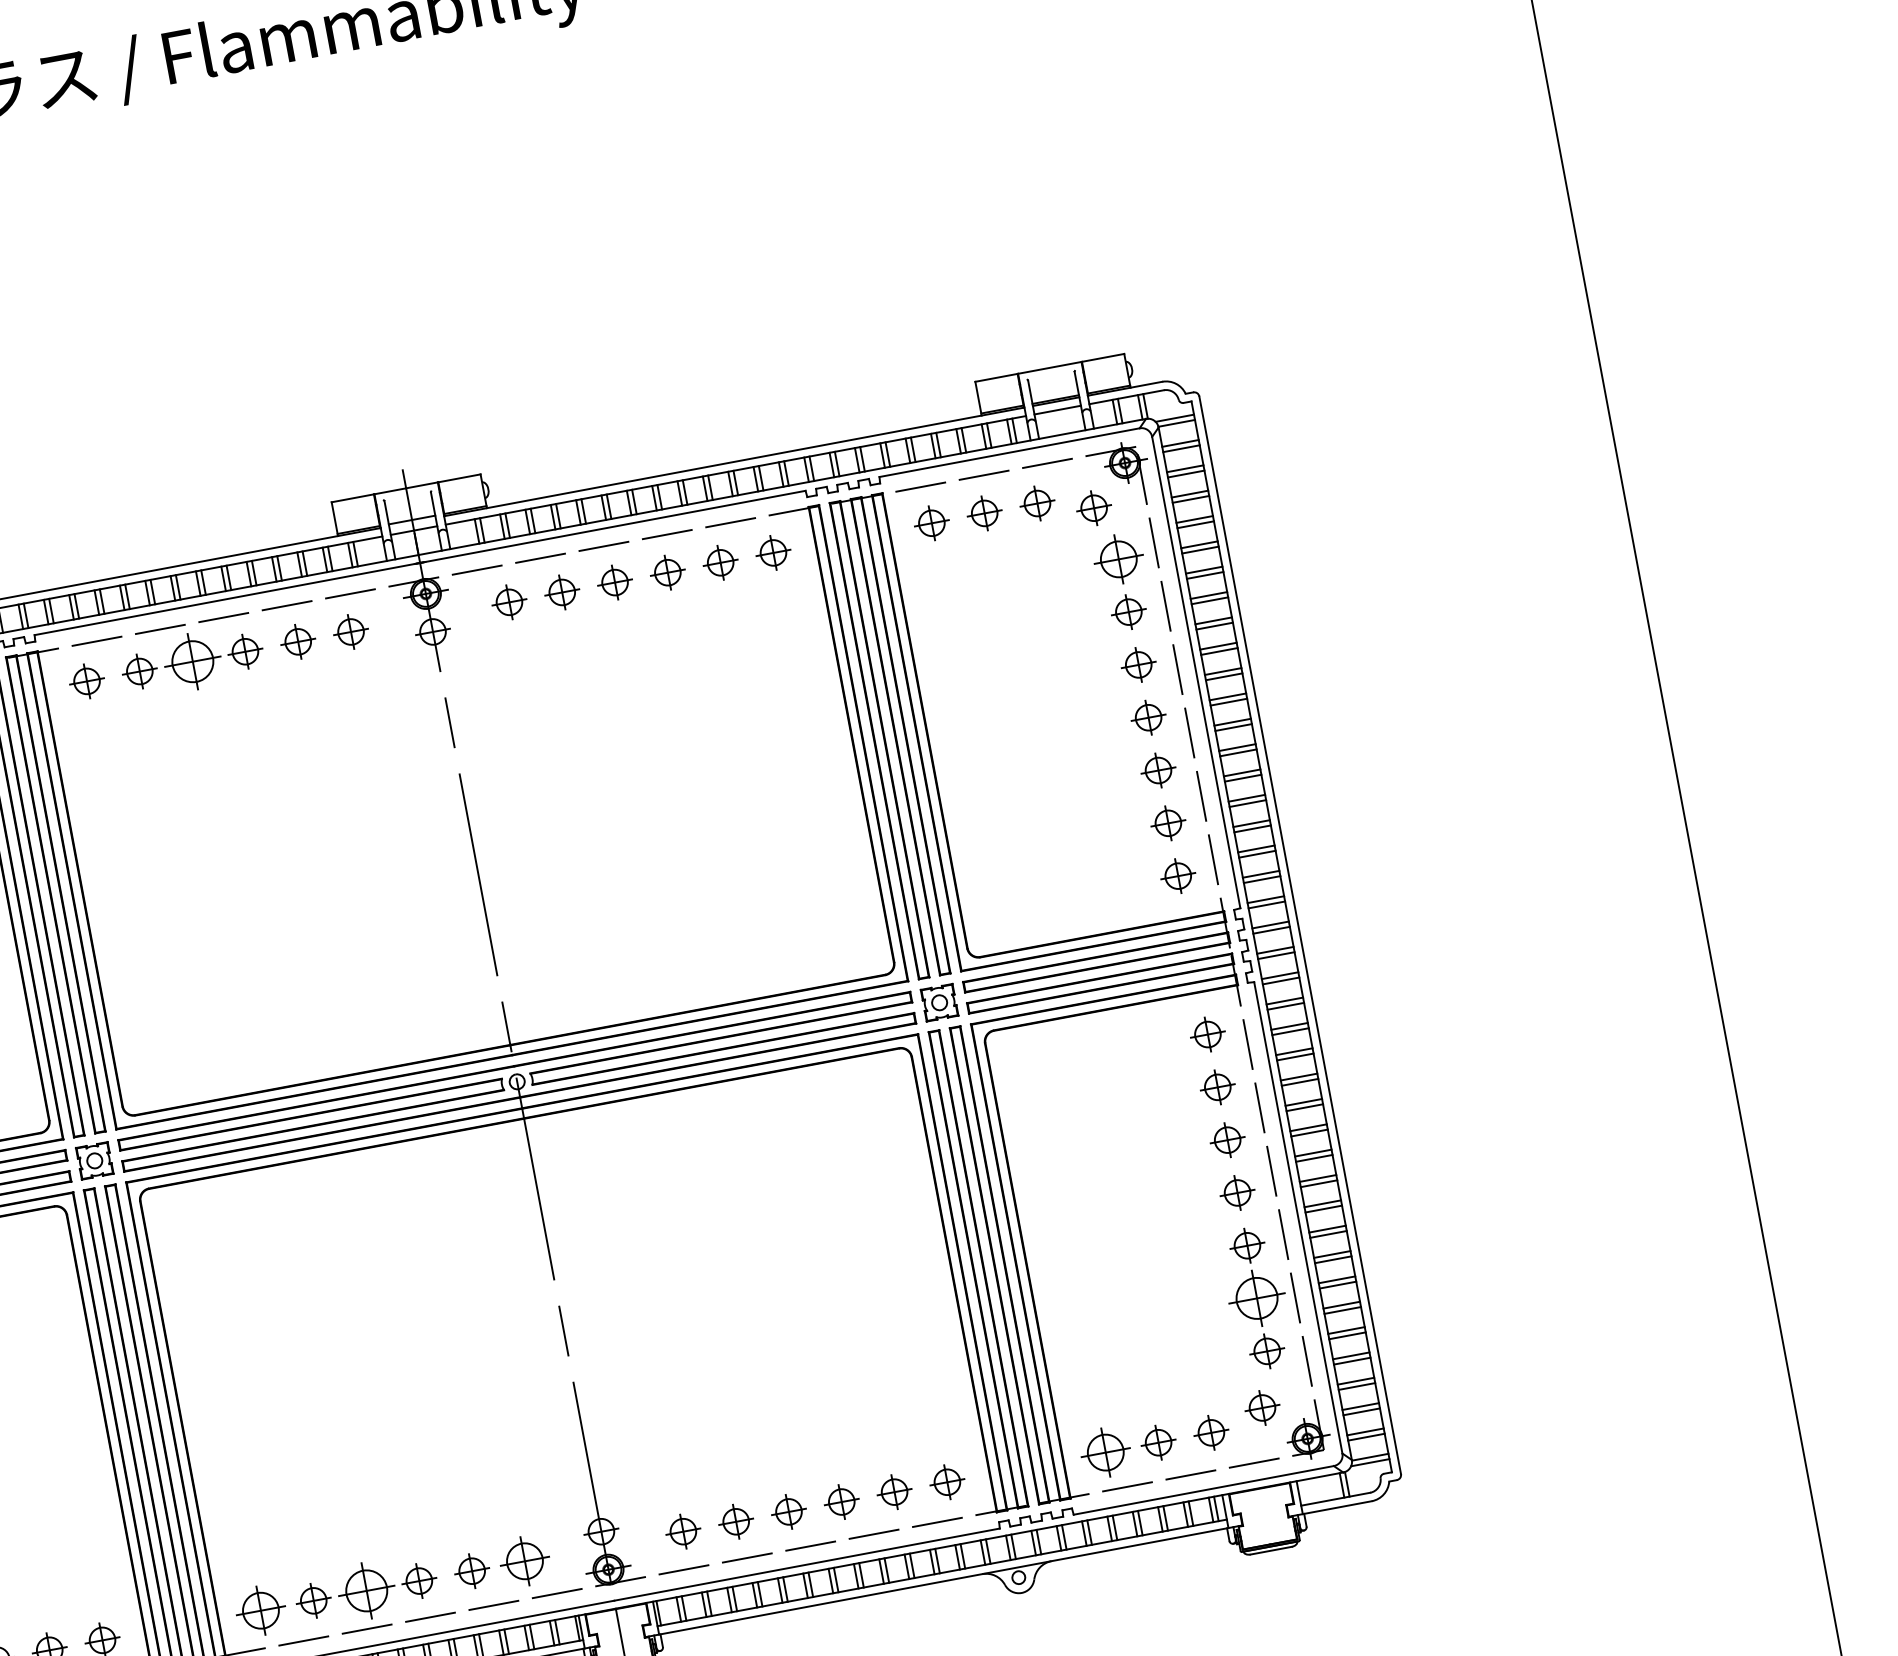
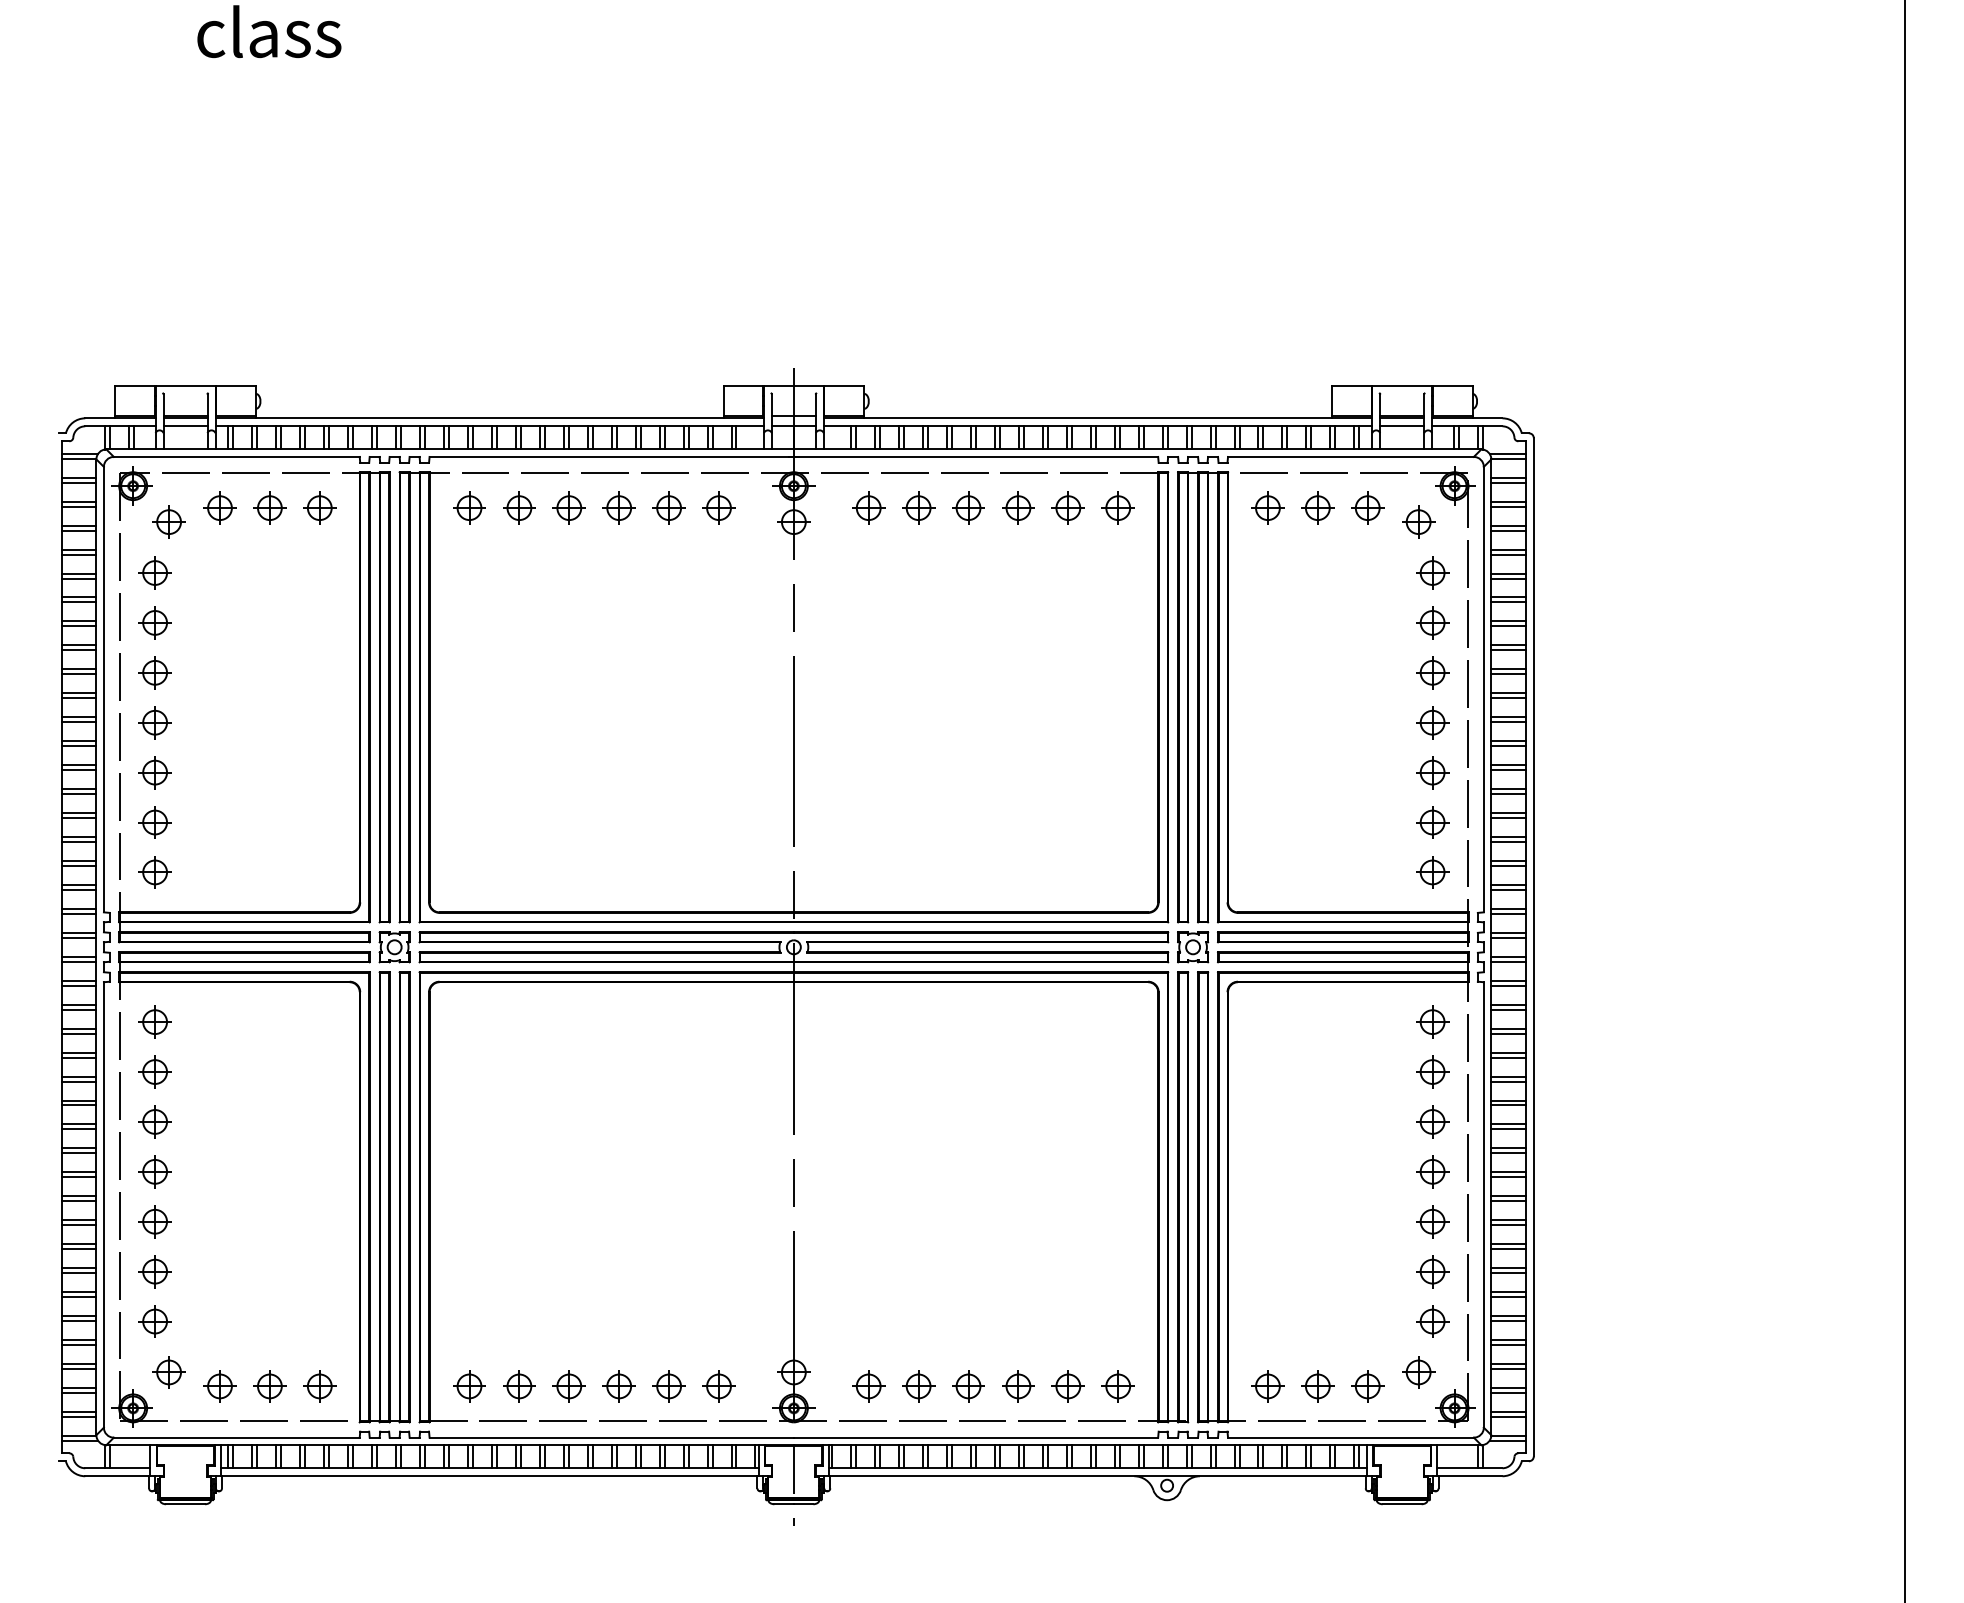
part: (1118, 558) -> (1432, 572), size x0.71
part: (191, 661) -> (568, 507), size x0.62
part: (1257, 1298) -> (1432, 1271), size x0.62
part: (1105, 1452) -> (1267, 1386), size x0.71
part: (524, 1561) -> (718, 1386), size x0.71
part: (365, 1591) -> (568, 1386), size x0.62
part: (260, 1610) -> (469, 1386), size x0.71

